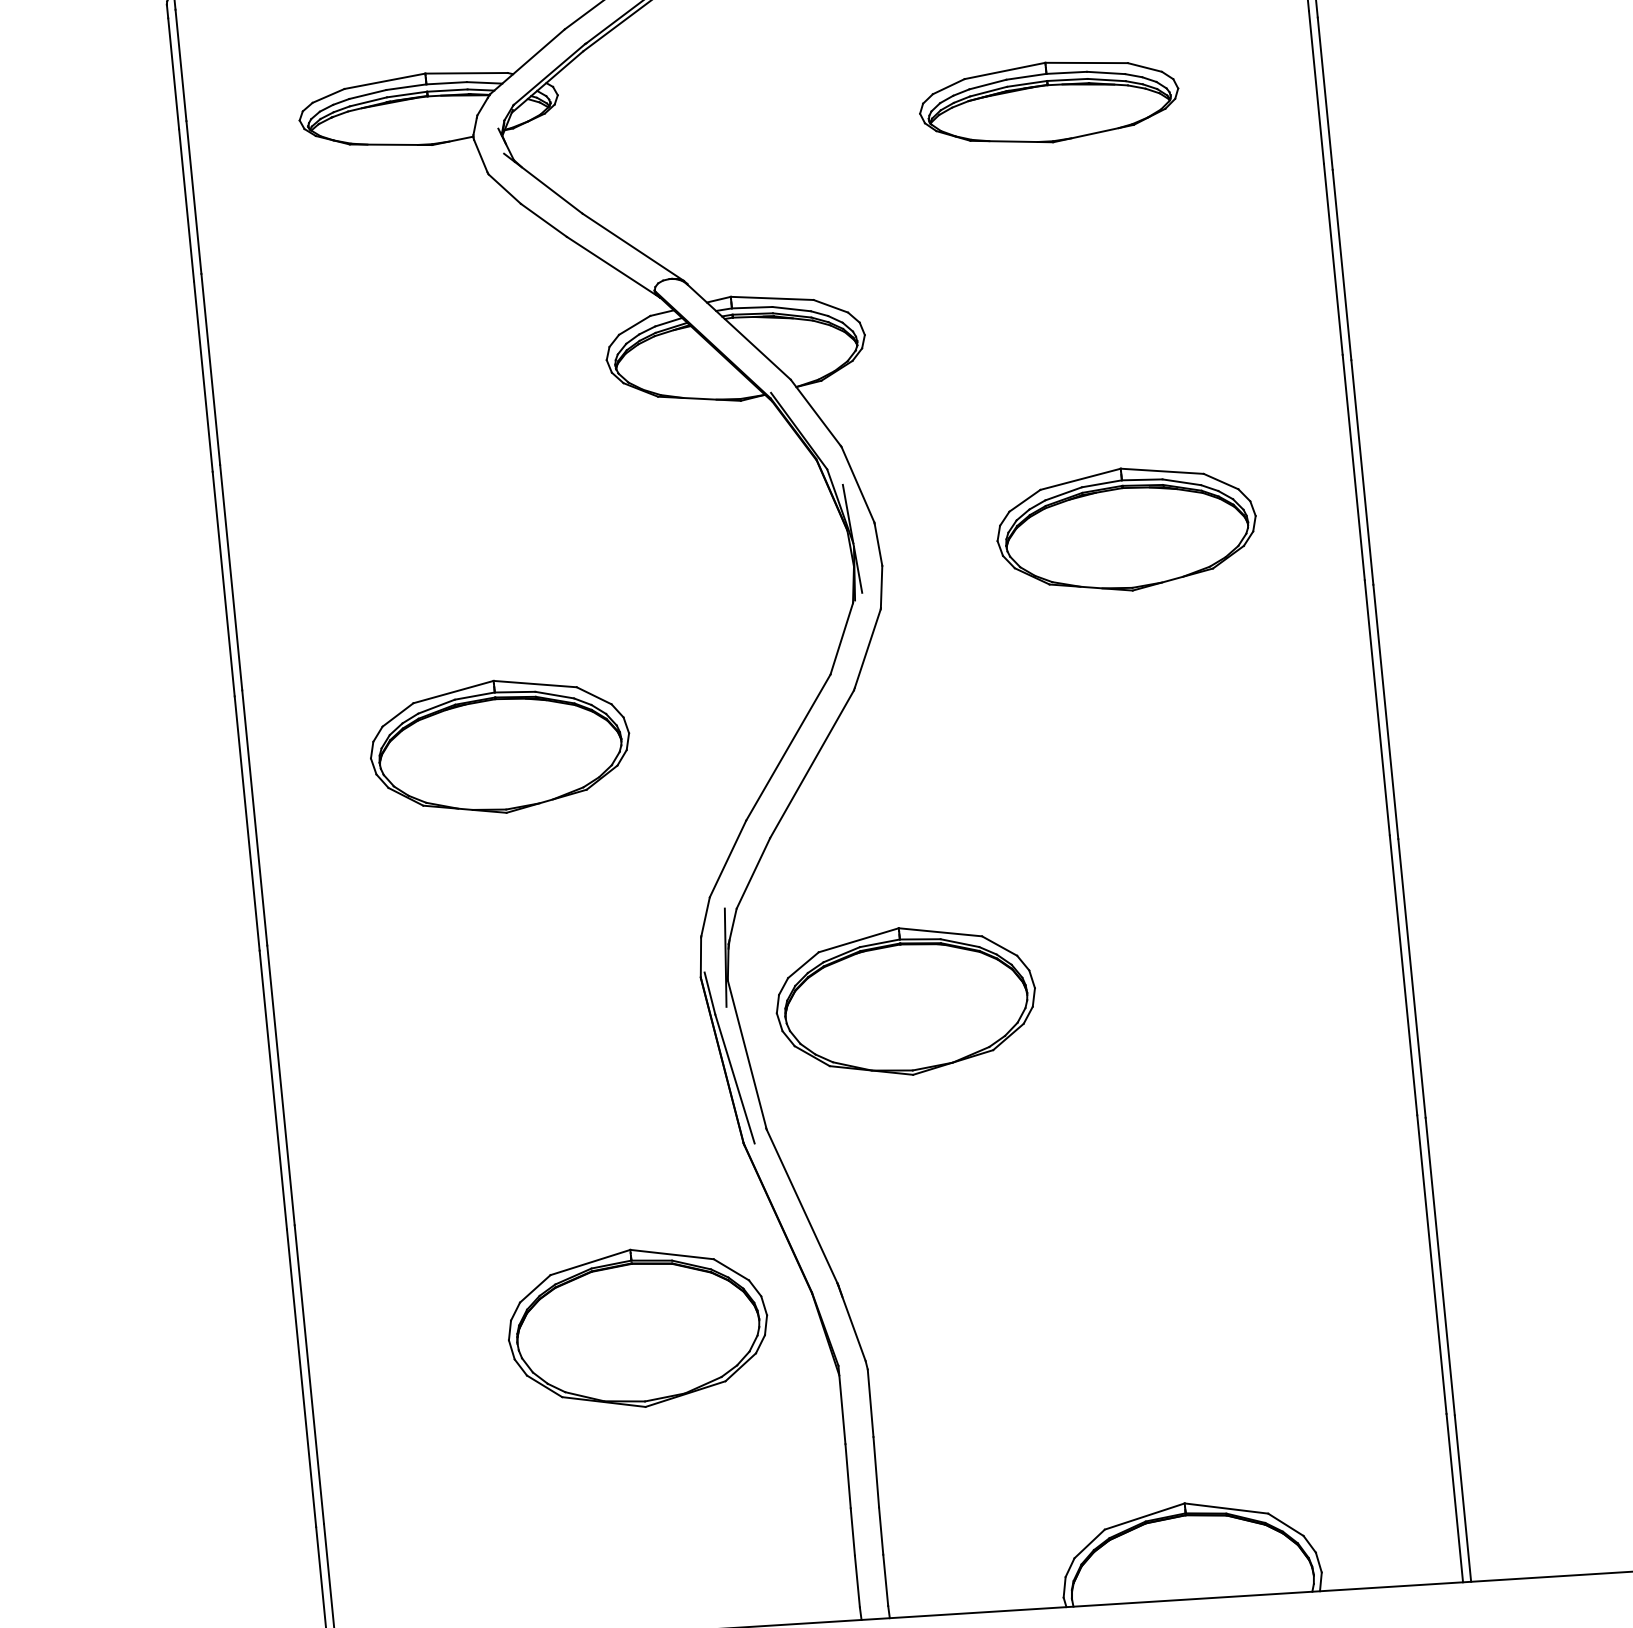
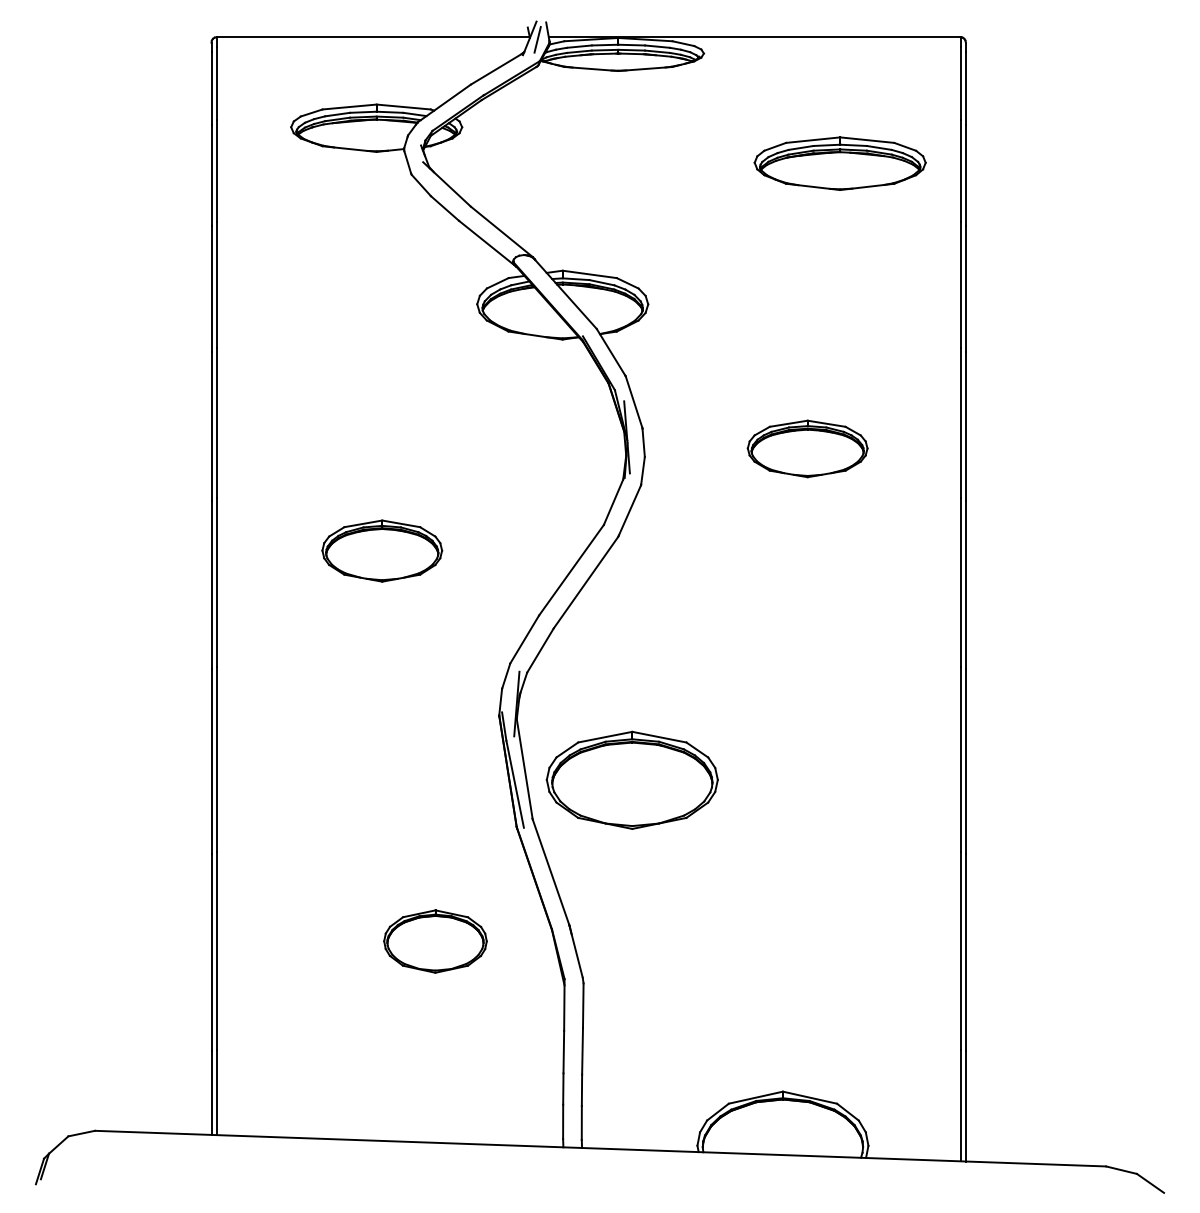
part: (1048, 102) -> (839, 163), moved
part: (1126, 528) -> (807, 448), size x0.7
part: (498, 745) -> (381, 550), size x0.7
part: (904, 1000) -> (631, 779), moved
part: (638, 1328) -> (435, 941), size x0.6

